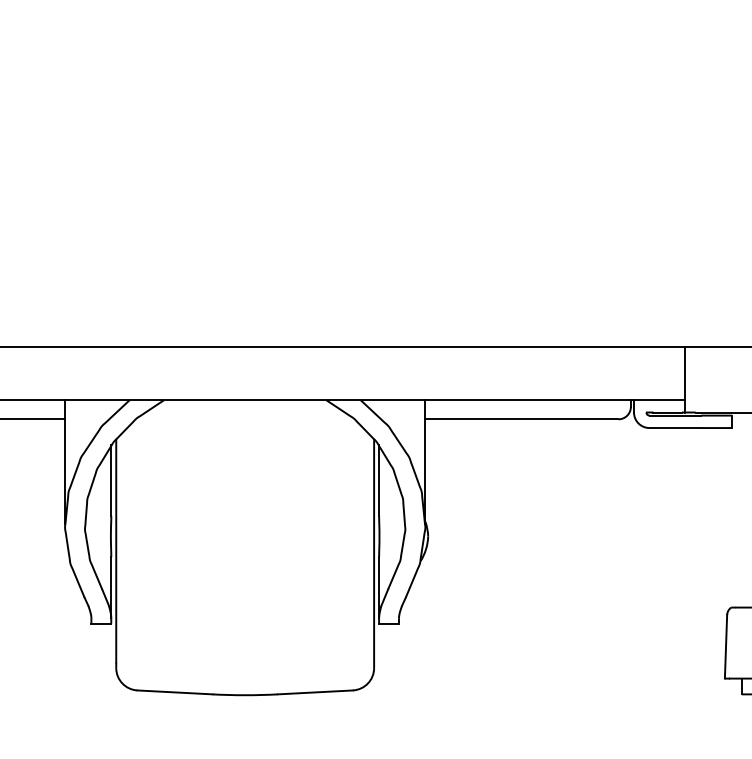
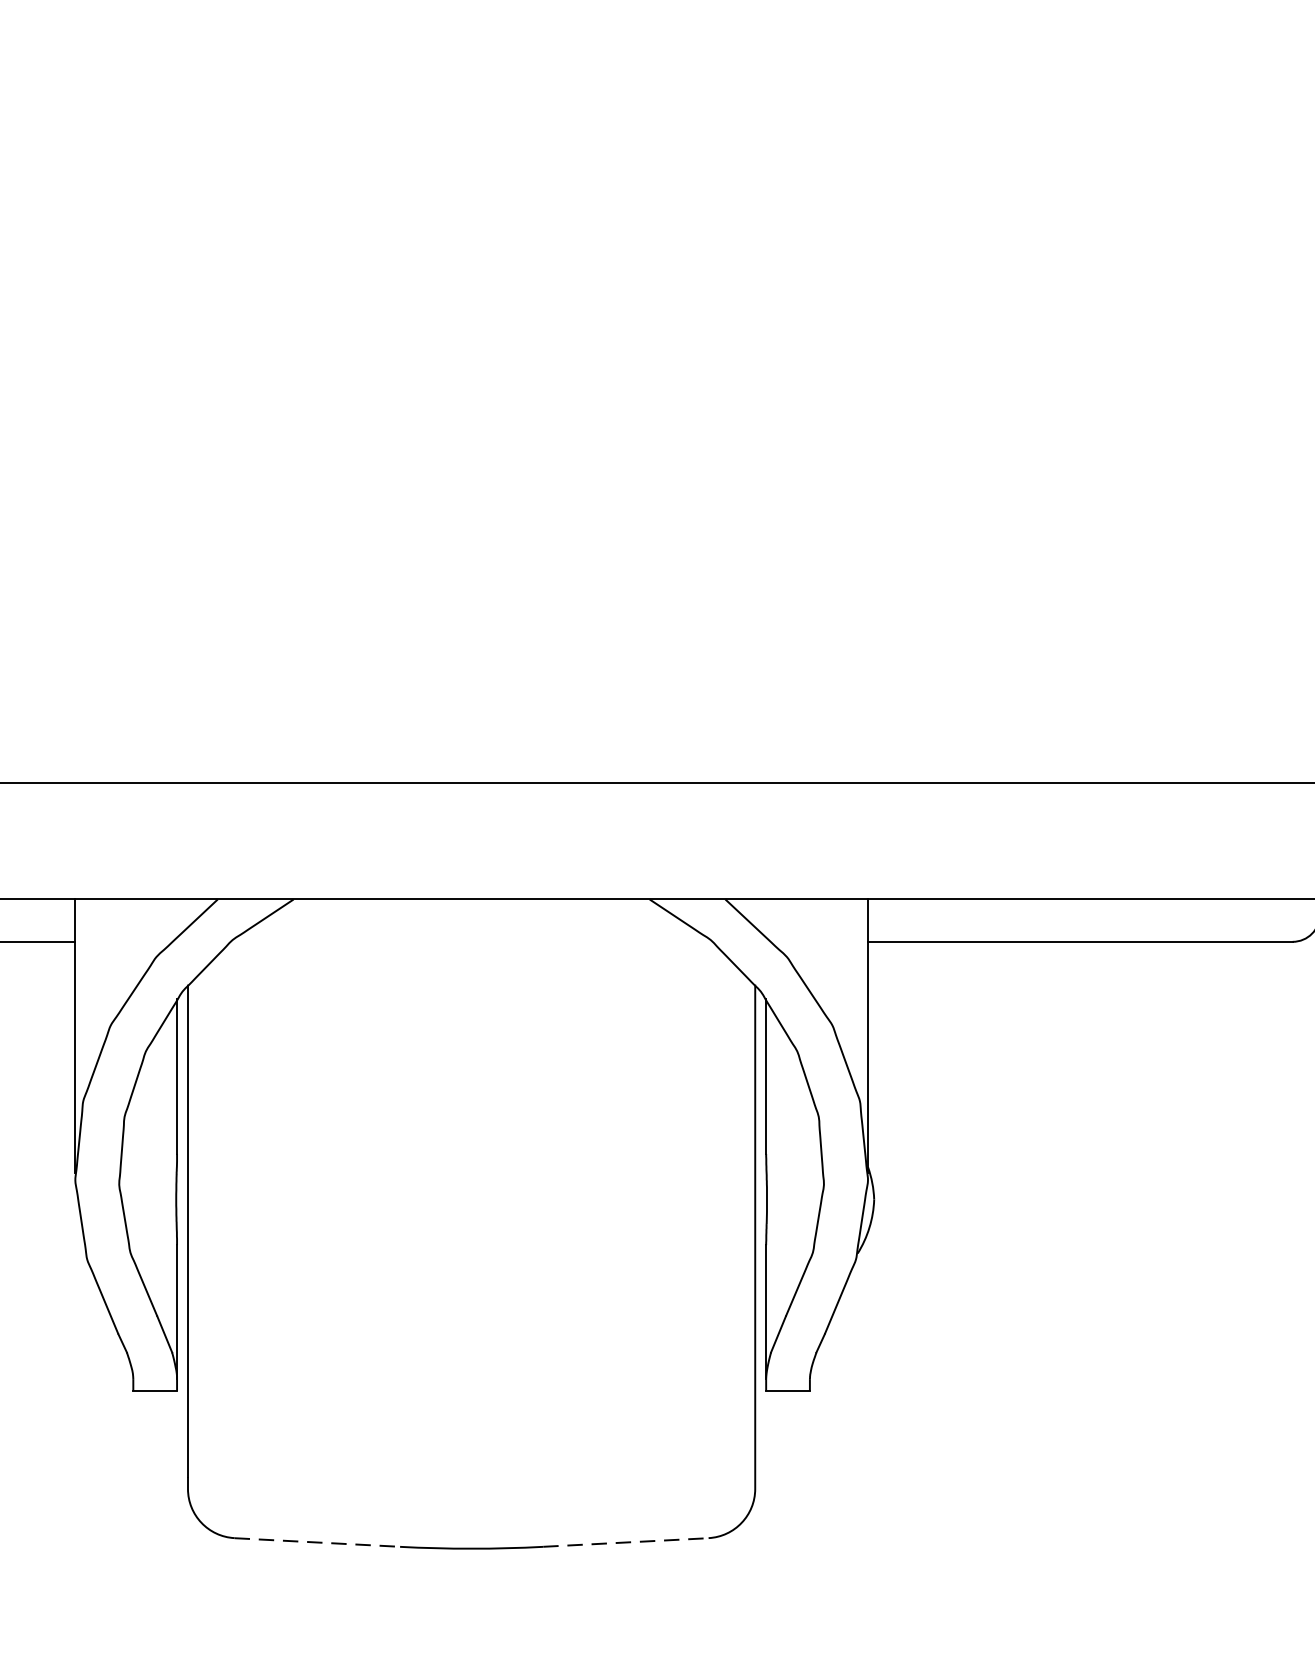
line: (175, 692) -> (318, 1542), solid -> dashed
line: (315, 692) -> (626, 1542), solid -> dashed

